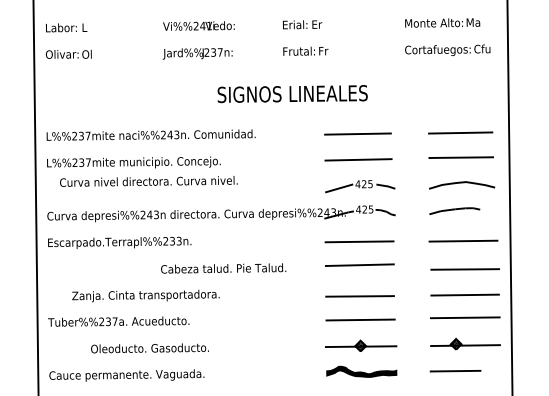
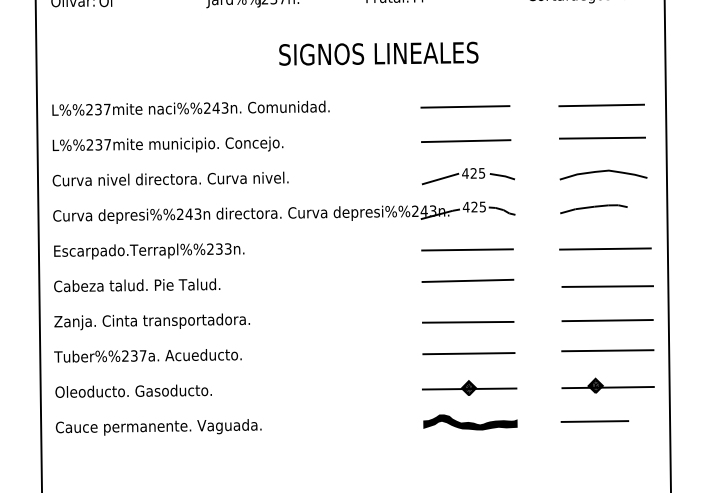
text: (148, 181) -> (170, 179), moved
text: (223, 268) -> (137, 285), moved
text: (145, 295) -> (151, 321), moved
text: (149, 348) -> (133, 391), moved

